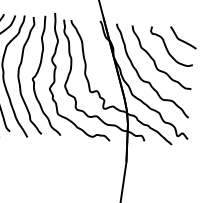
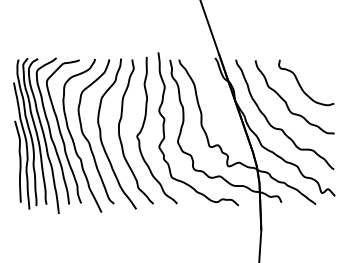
curve: (182, 39) -> (318, 73), removed

